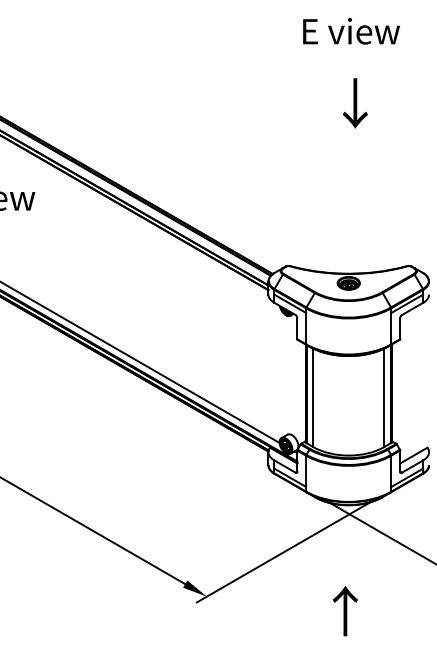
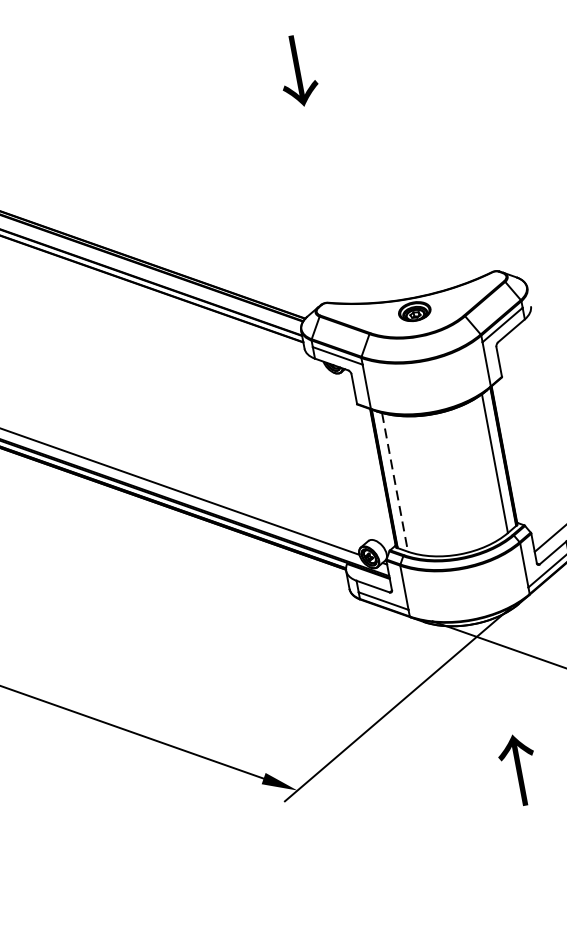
text: (354, 103) -> (296, 71), moved
line: (313, 398) -> (395, 483), solid -> dashed
text: (345, 611) -> (519, 770), moved

